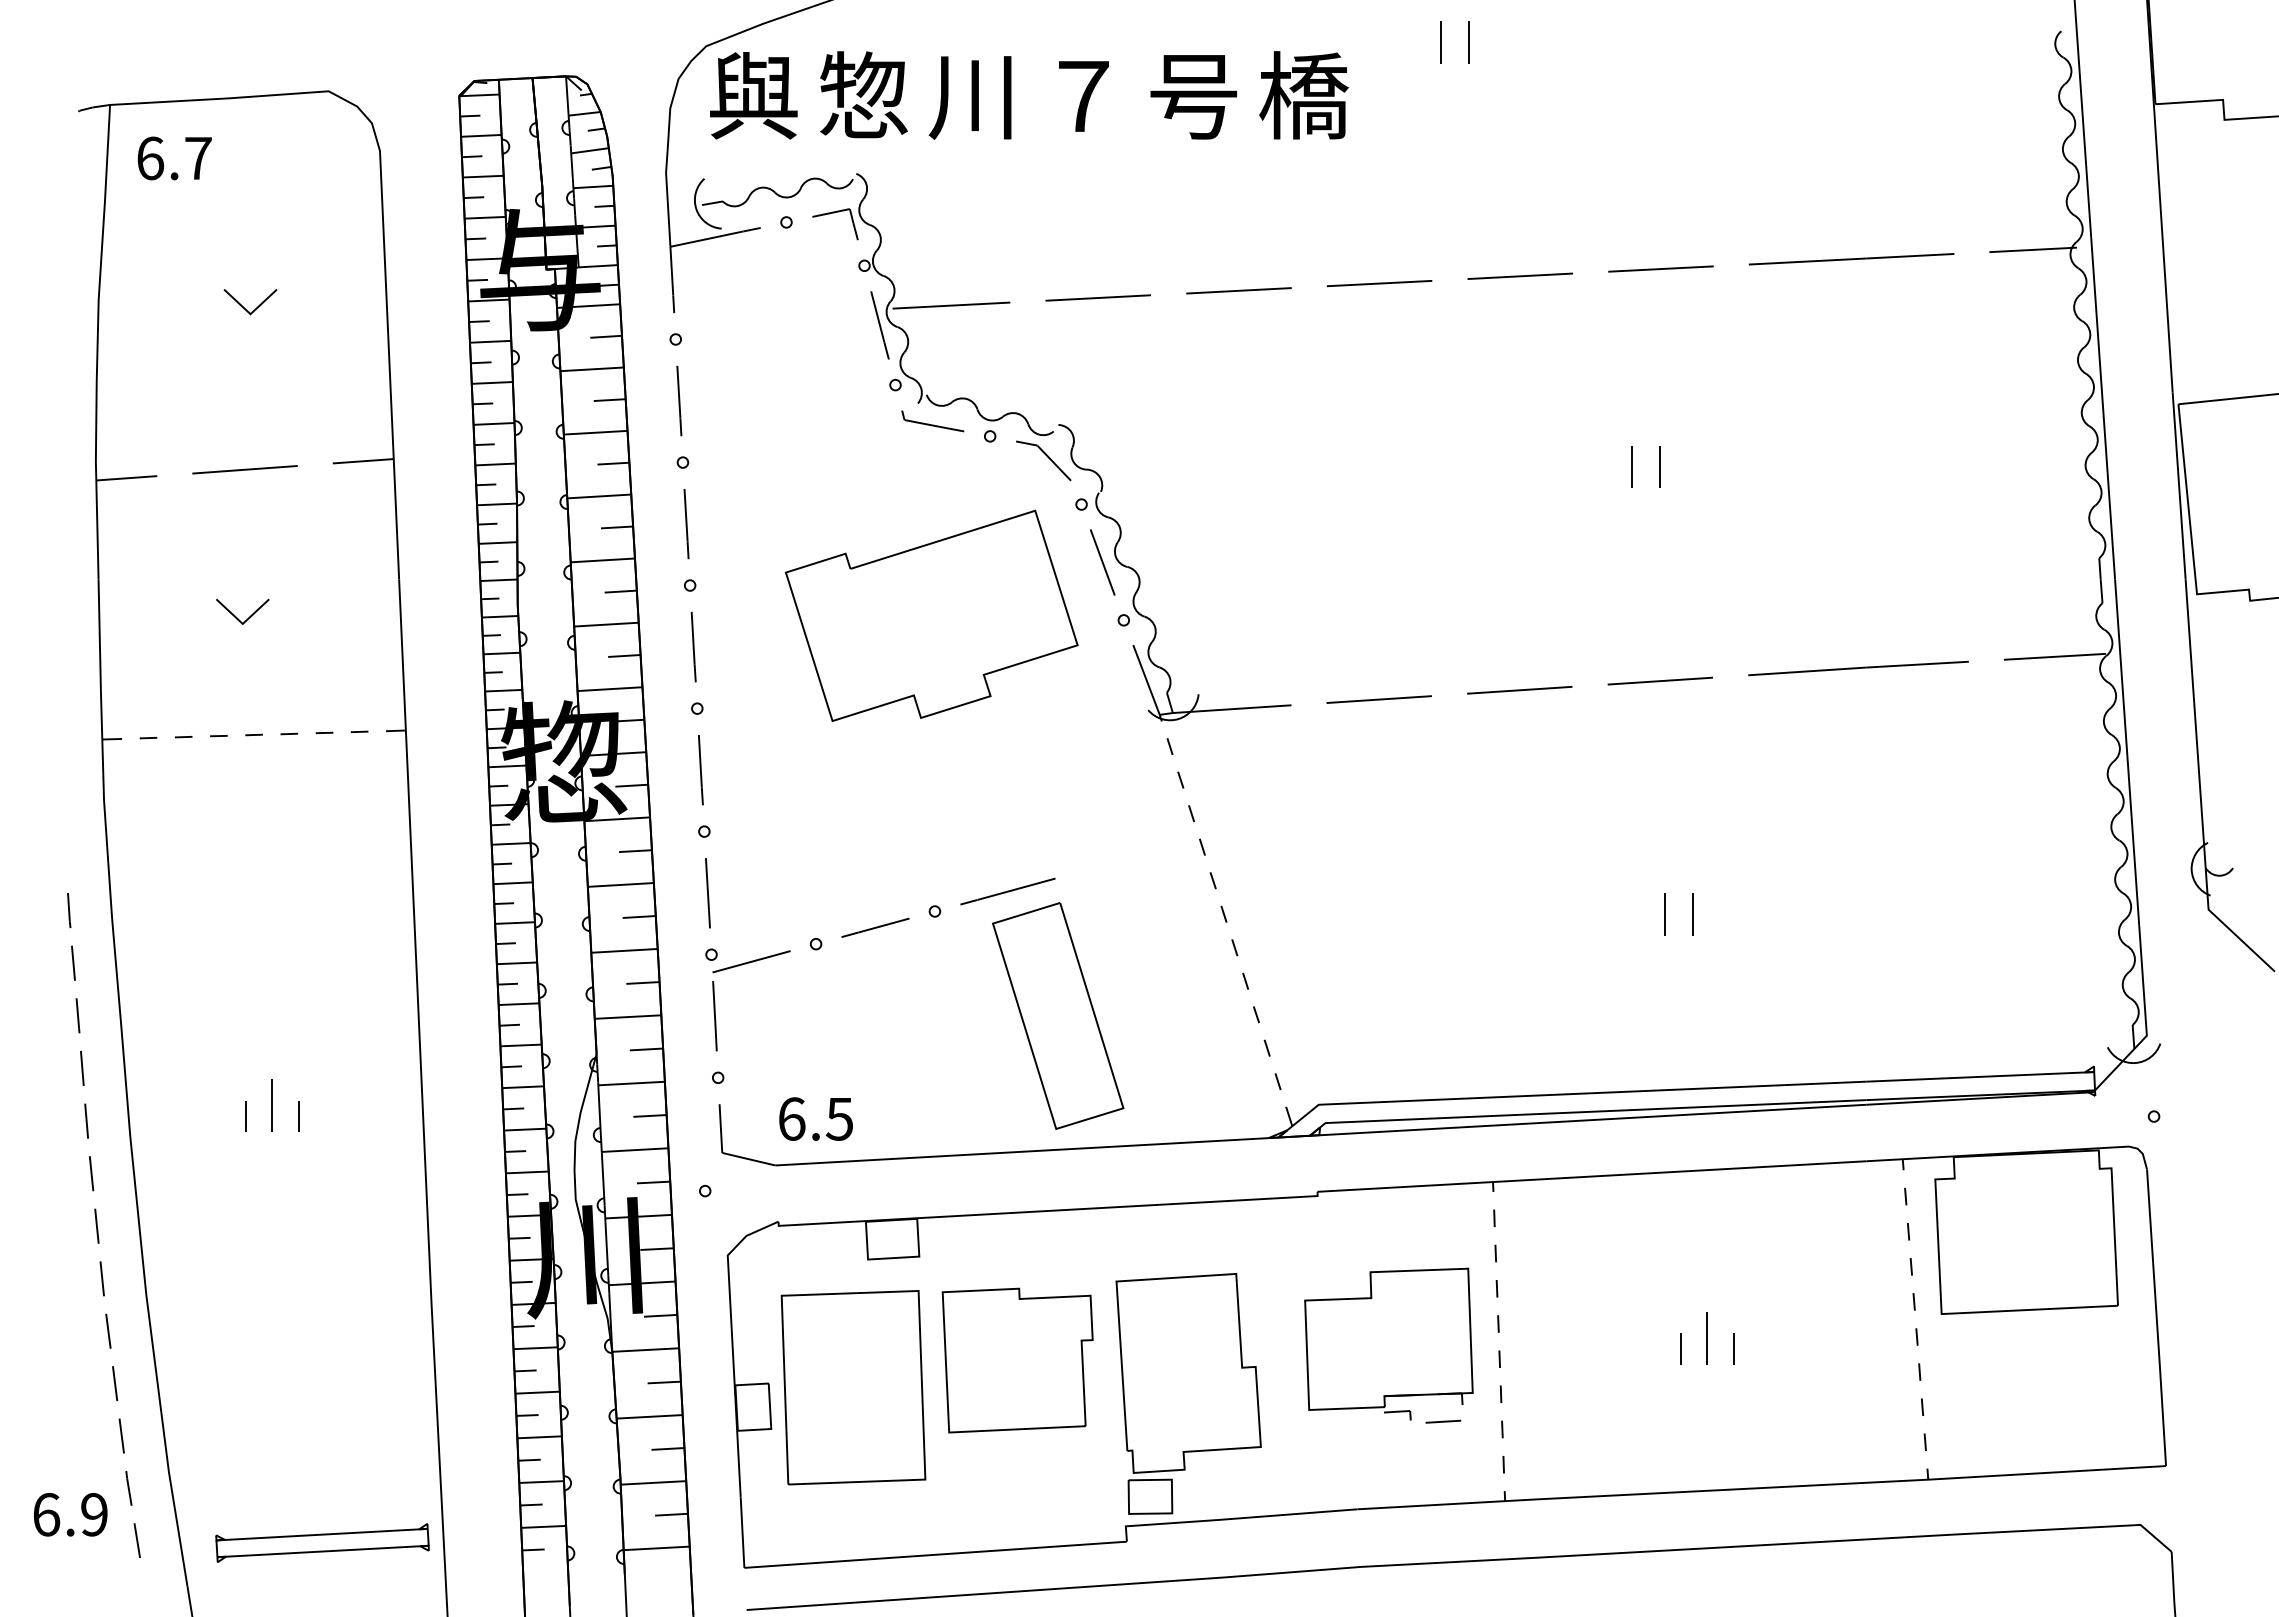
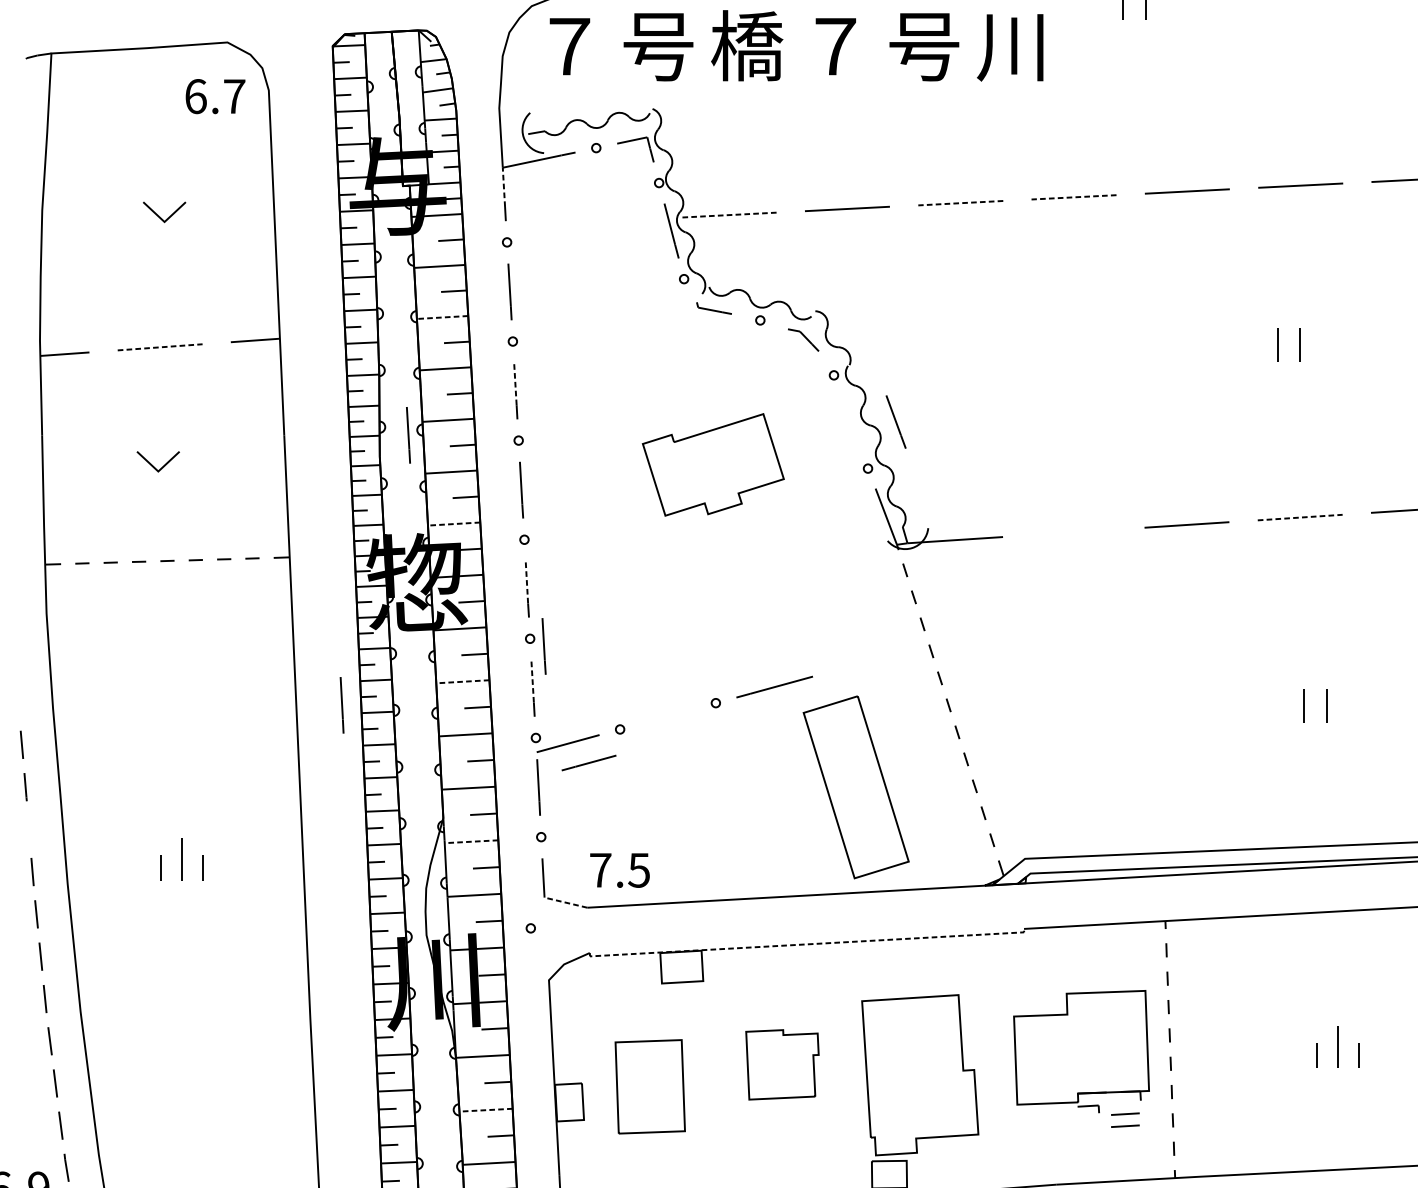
text: (753, 95) -> (569, 45), 與 -> ７
text: (863, 95) -> (658, 45), 惣 -> 号
text: (973, 95) -> (746, 45), 川 -> 橋
text: (1303, 95) -> (1012, 45), 橋 -> 川
text: (174, 158) -> (215, 96), moved
line: (671, 270) -> (503, 186), solid -> dashed
line: (1379, 283) -> (1073, 197), solid -> dashed
line: (1238, 290) -> (960, 202), solid -> dashed
line: (951, 305) -> (729, 215), solid -> dashed
part: (932, 421) -> (713, 308), size x0.7
line: (595, 432) -> (442, 317), solid -> dashed
part: (1043, 460) -> (803, 339), size x0.7
line: (245, 469) -> (160, 347), solid -> dashed
line: (686, 514) -> (515, 383), solid -> dashed
line: (1102, 562) -> (895, 422), moved
line: (553, 578) -> (408, 434), added
part: (931, 615) -> (713, 464), size x0.6
line: (1660, 681) -> (1300, 517), solid -> dashed
line: (609, 689) -> (453, 524), solid -> dashed
line: (1378, 699) -> (1073, 532), removed
line: (700, 760) -> (527, 581), solid -> dashed
line: (721, 841) -> (543, 646), added
line: (707, 883) -> (532, 680), solid -> dashed
line: (620, 884) -> (462, 681), solid -> dashed
line: (69, 910) -> (18, 702), removed
line: (470, 914) -> (341, 705), added
line: (875, 927) -> (589, 762), moved
part: (1058, 1015) -> (856, 786), moved
line: (82, 1068) -> (29, 829), removed
line: (631, 1083) -> (471, 841), solid -> dashed
text: (791, 1118) -> (600, 869), 6.5 -> 7.5
line: (748, 1159) -> (565, 902), solid -> dashed
line: (1048, 1210) -> (807, 943), solid -> dashed
part: (1017, 1360) -> (782, 1064), size x0.6
part: (853, 1387) -> (650, 1086), size x0.6
line: (649, 1416) -> (485, 1109), solid -> dashed
line: (1443, 1436) -> (1125, 1126), added

